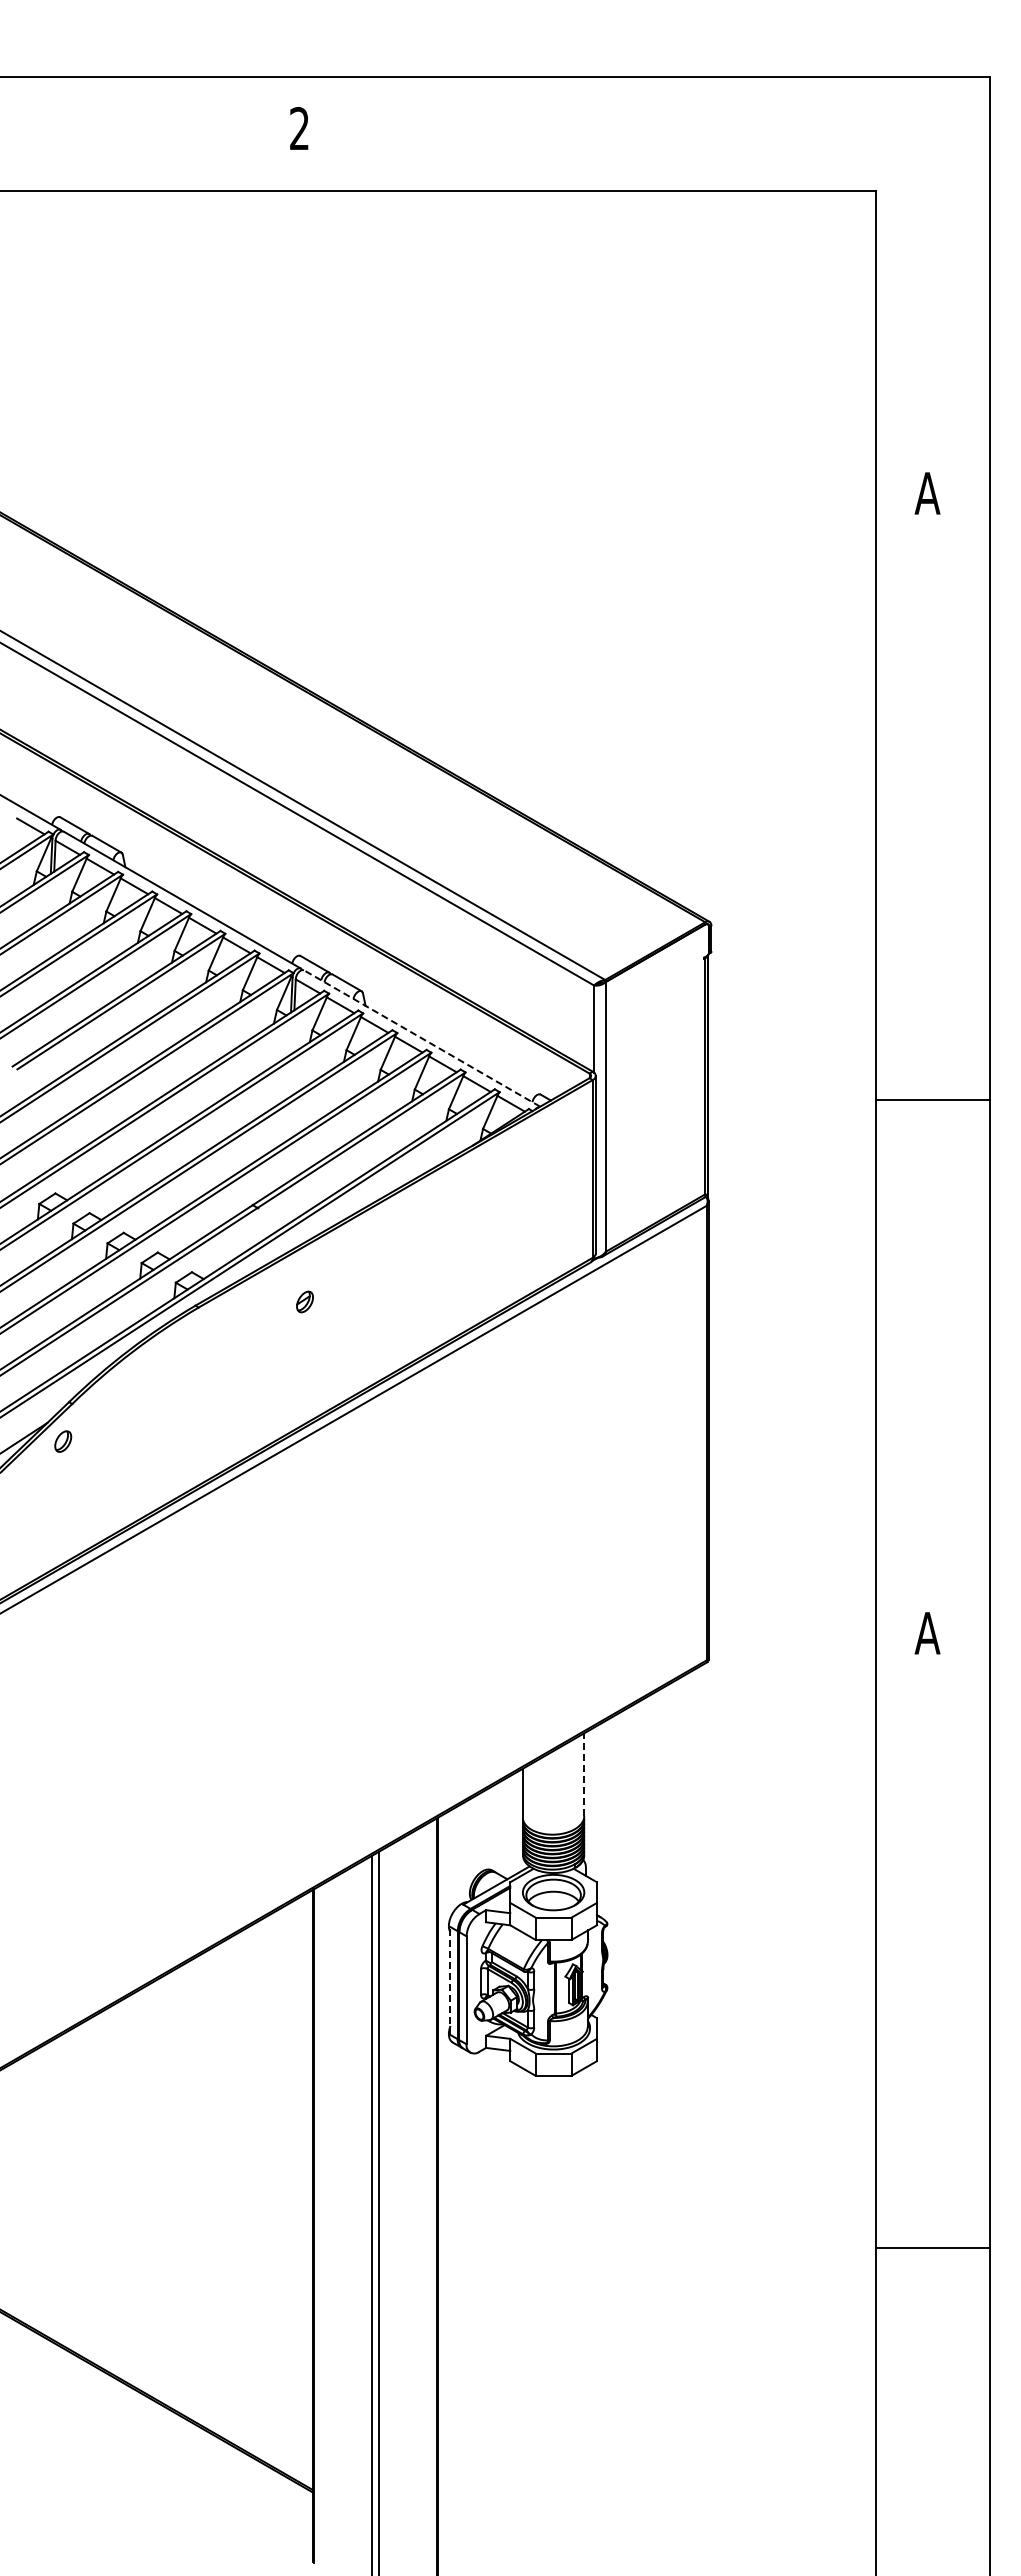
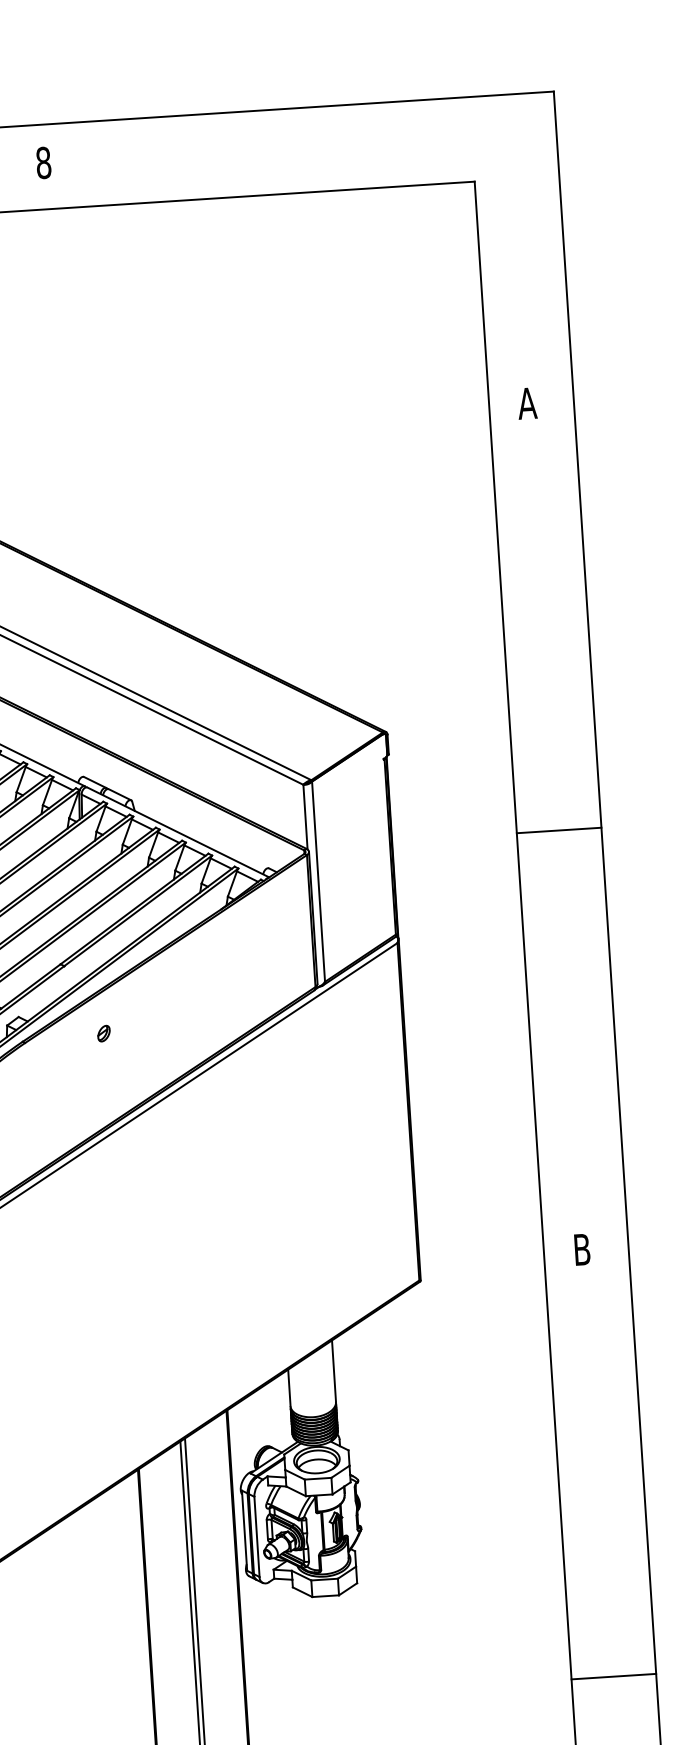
text: (299, 128) -> (43, 162), 2 -> 8
line: (421, 1038) -> (177, 832), dashed -> solid
line: (933, 1099) -> (559, 830), moved
text: (927, 1633) -> (582, 1249), A -> B
line: (584, 1774) -> (334, 1371), dashed -> solid
line: (450, 1981) -> (244, 1531), dashed -> solid
line: (933, 2247) -> (614, 1676), moved

